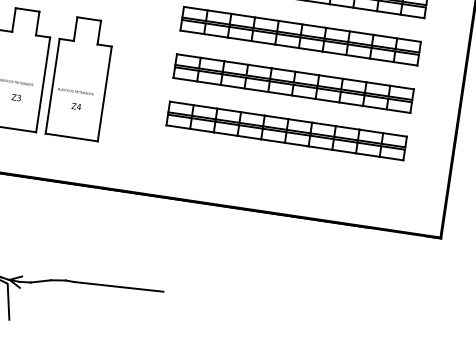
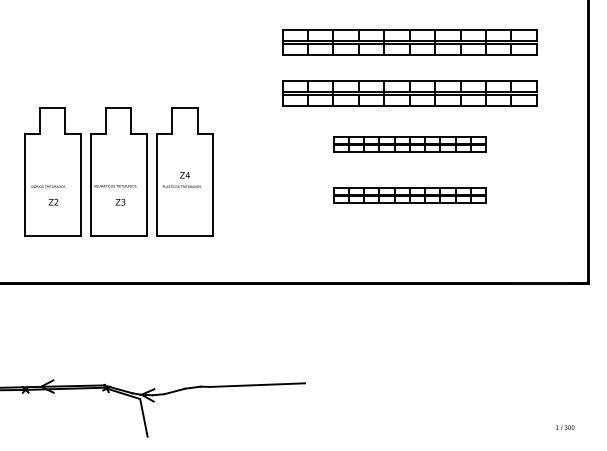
part: (293, 83) -> (409, 144), size x0.6
text: (75, 106) -> (184, 175), moved
part: (286, 131) -> (409, 195), size x0.6

